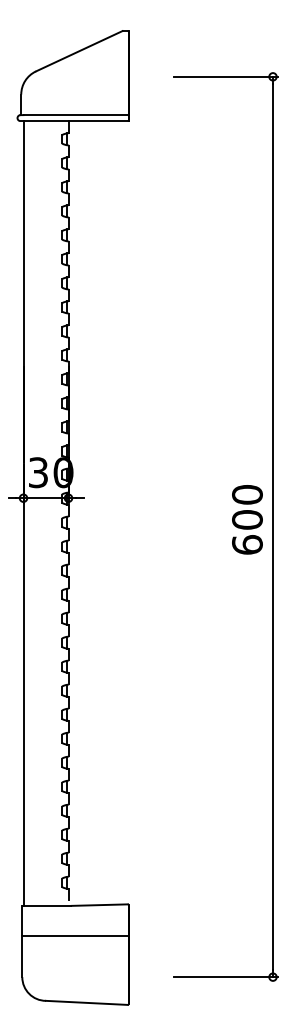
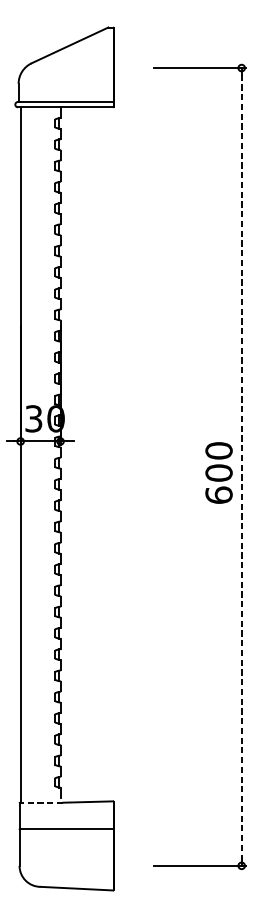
text: (247, 519) -> (219, 472), moved
line: (272, 527) -> (241, 467), solid -> dashed
line: (46, 905) -> (40, 802), solid -> dashed

